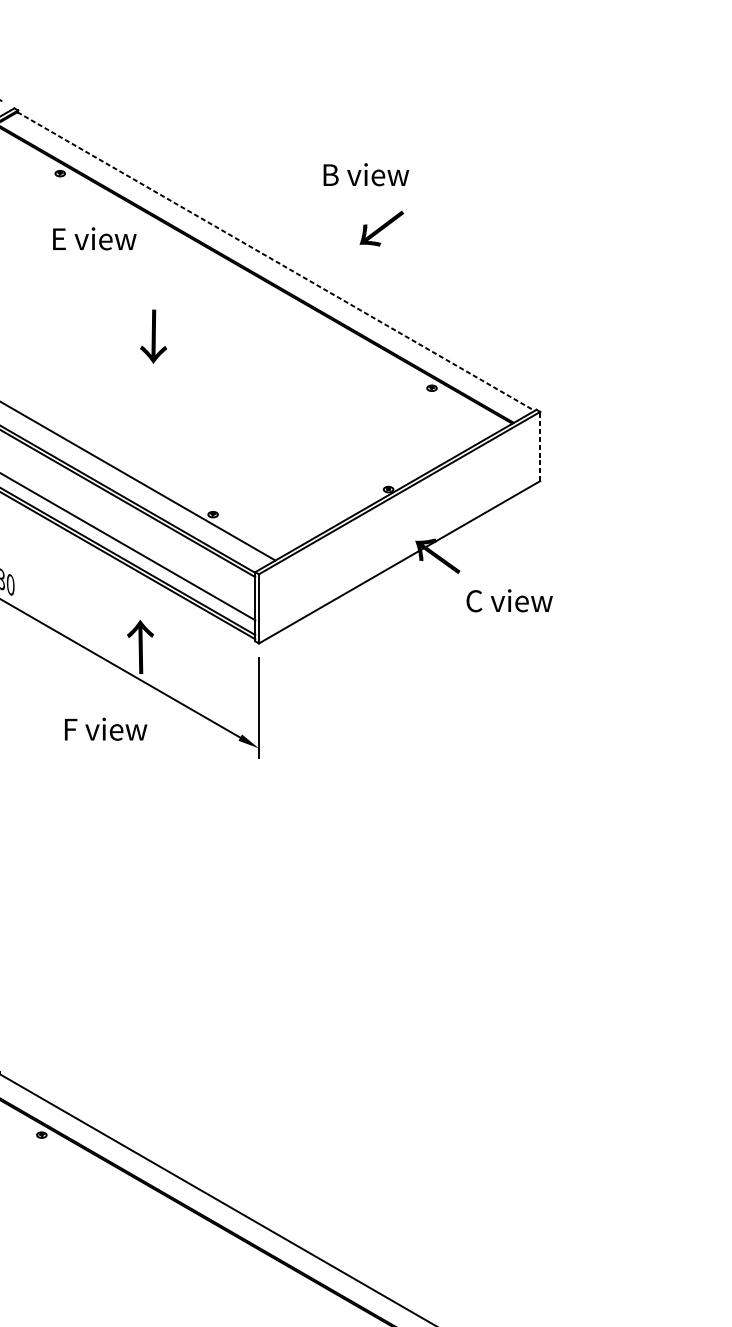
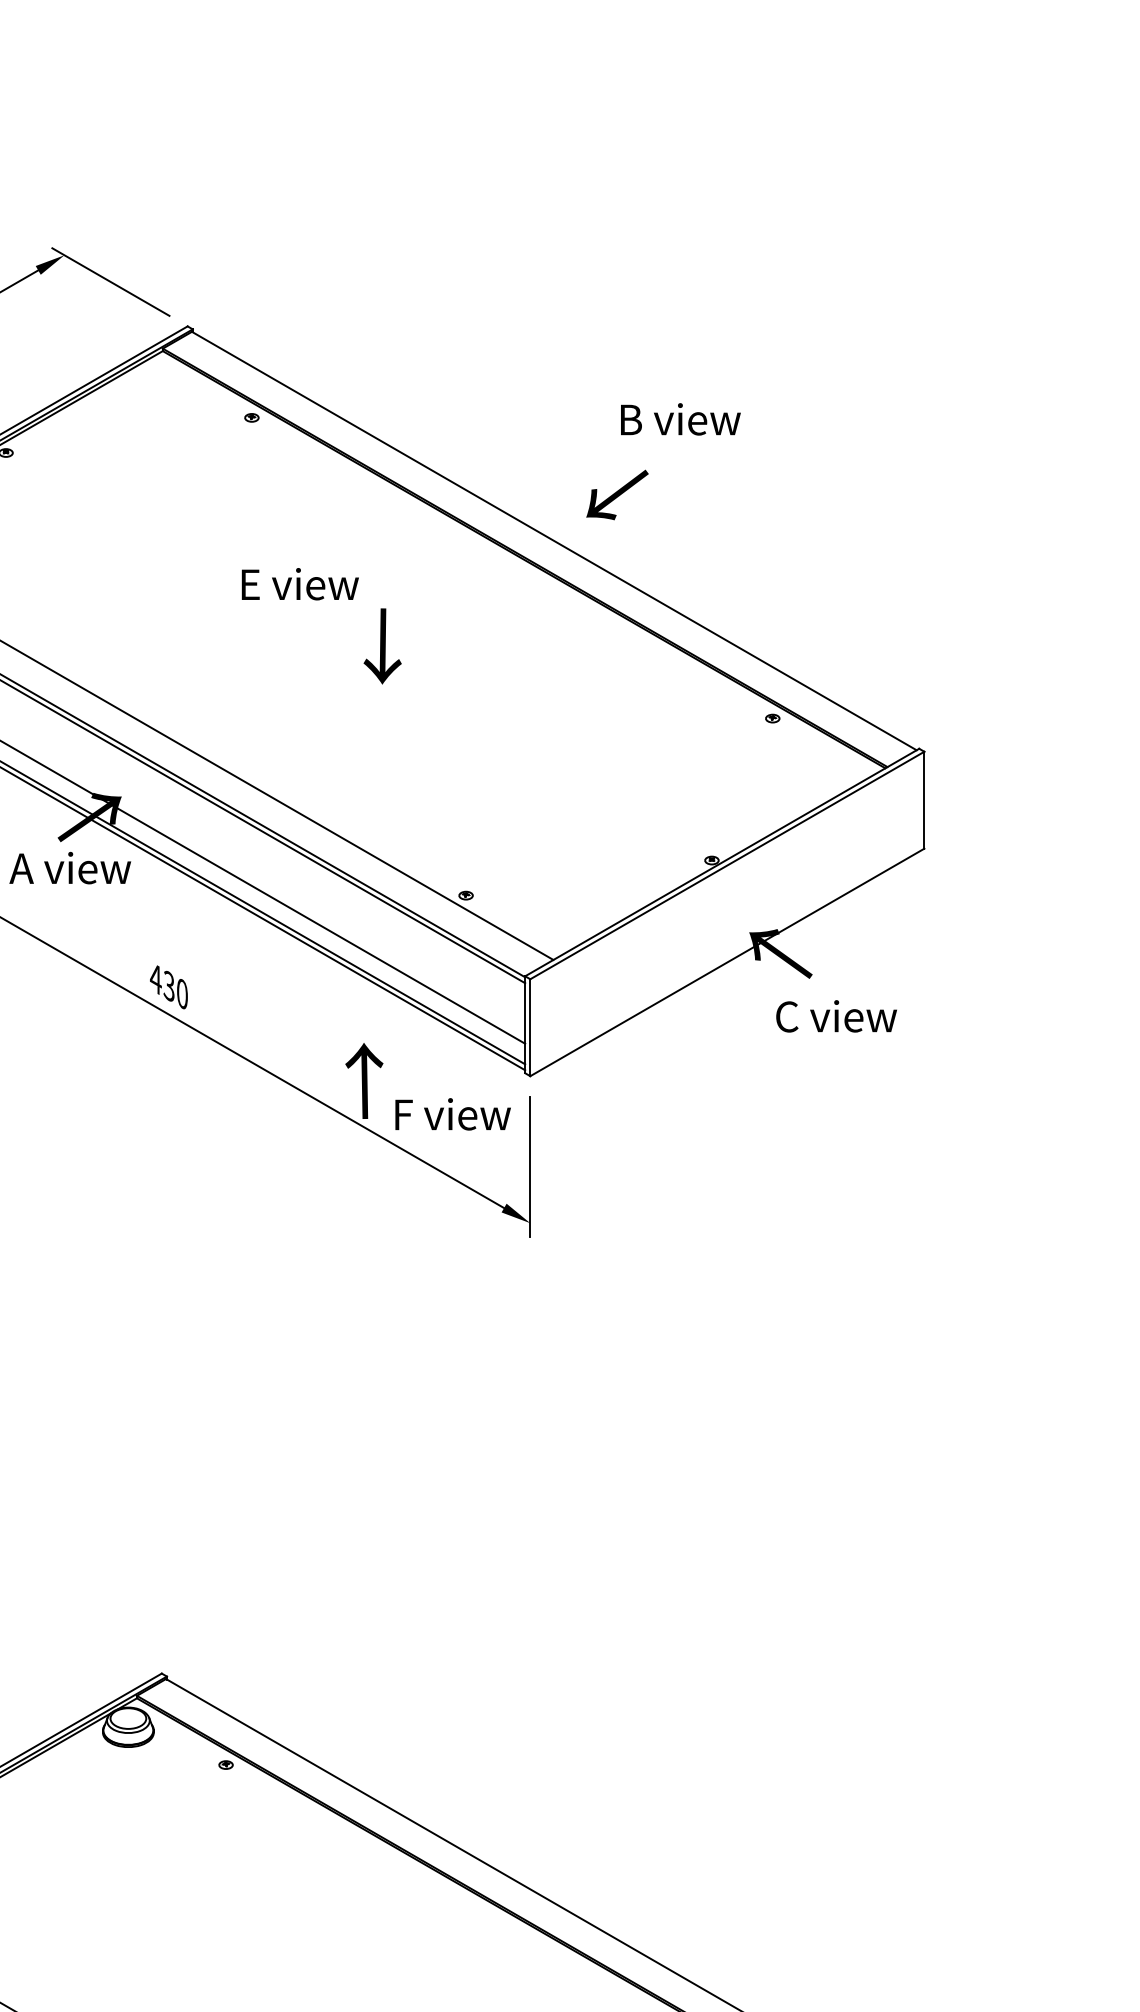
text: (381, 228) -> (617, 494), moved
text: (94, 239) -> (299, 584), moved
line: (276, 261) -> (554, 541), dashed -> solid
line: (540, 446) -> (924, 799), dashed -> solid
text: (509, 600) -> (836, 1016), moved
text: (105, 729) -> (452, 1114), moved

